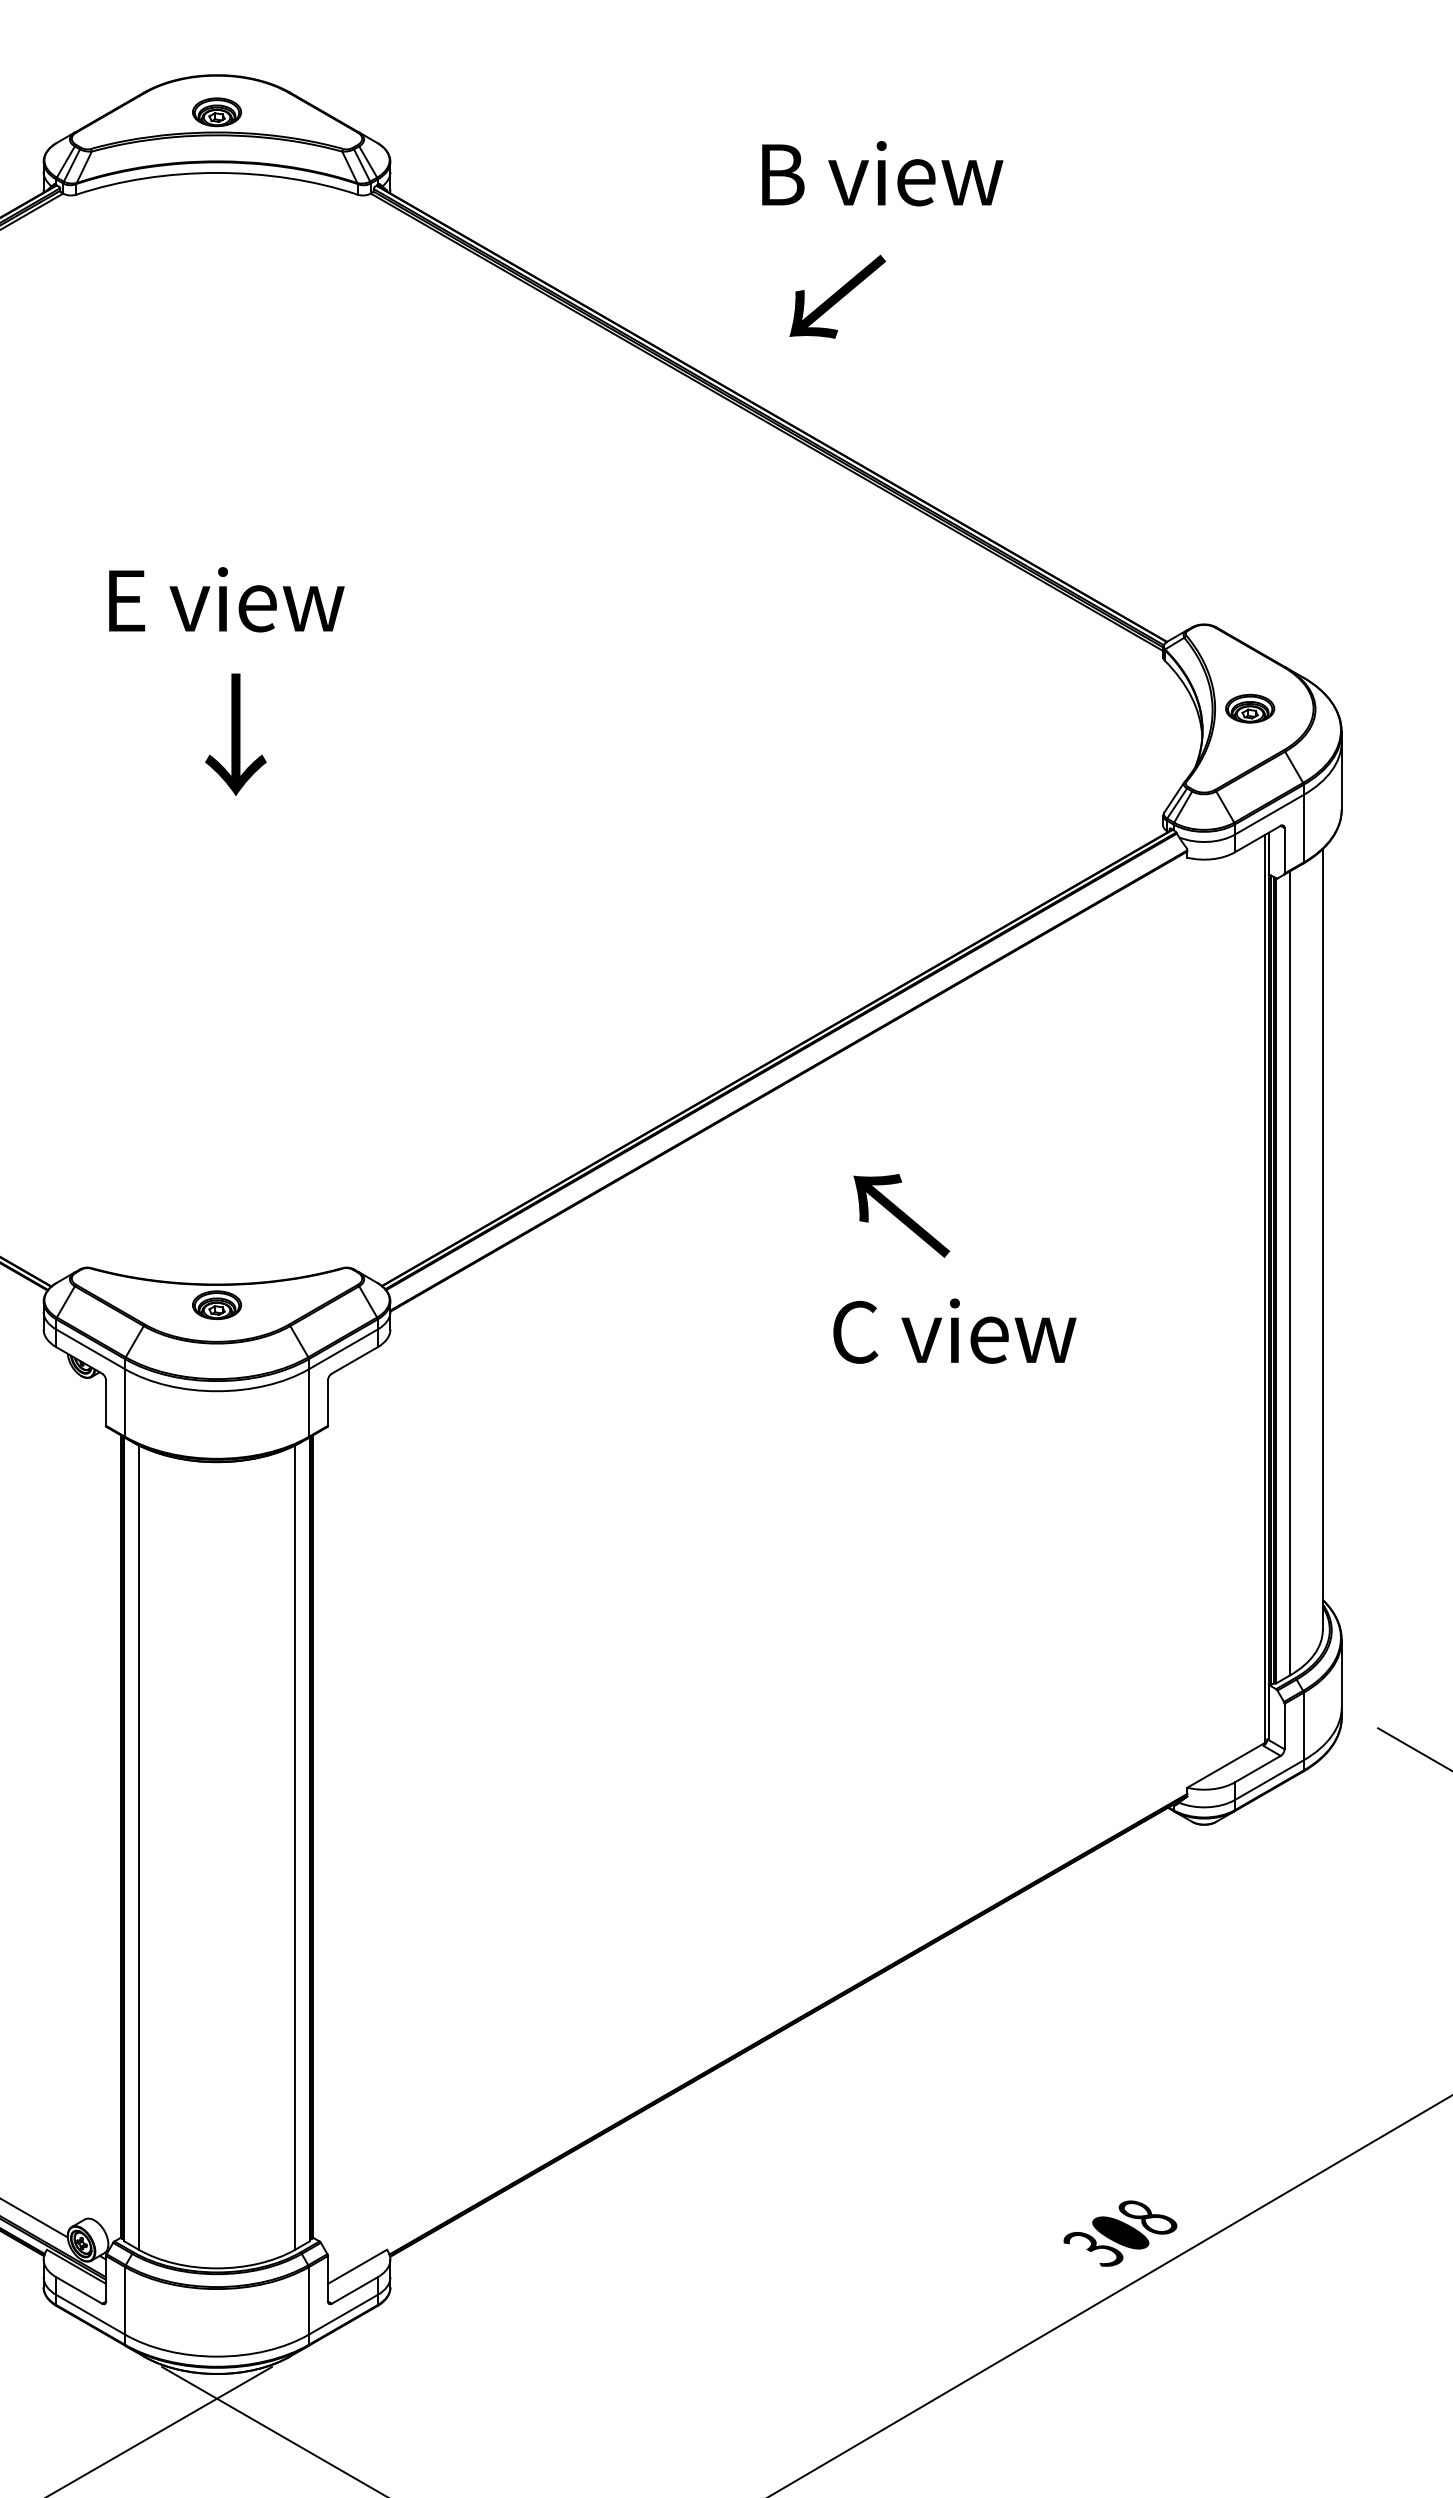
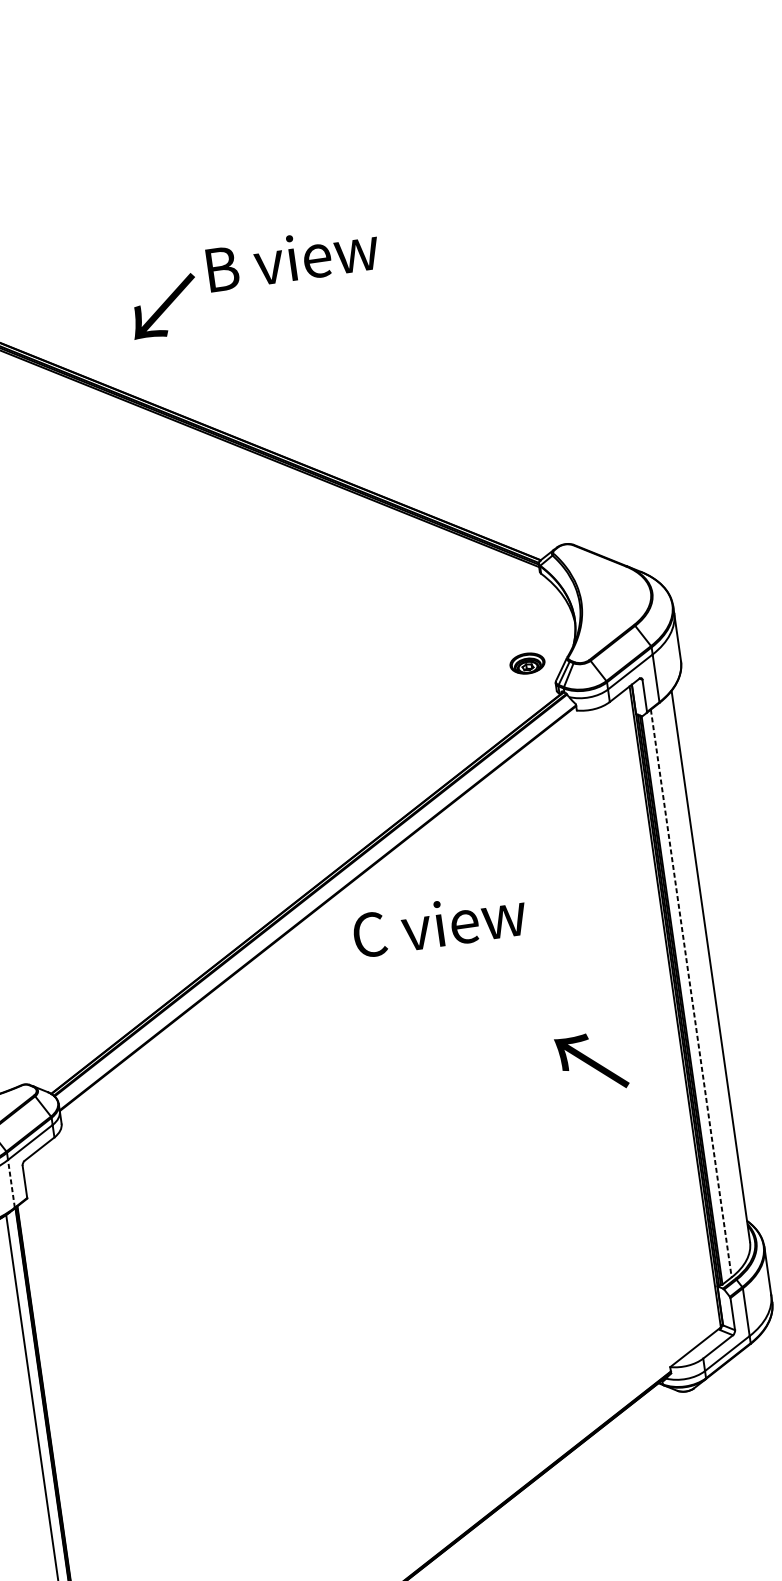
text: (837, 296) -> (164, 306), moved
part: (1250, 708) -> (527, 663), moved
text: (901, 1215) -> (591, 1062), moved
line: (1290, 1273) -> (691, 993), solid -> dashed
text: (954, 1330) -> (439, 923), moved
line: (308, 1403) -> (11, 1184), solid -> dashed

